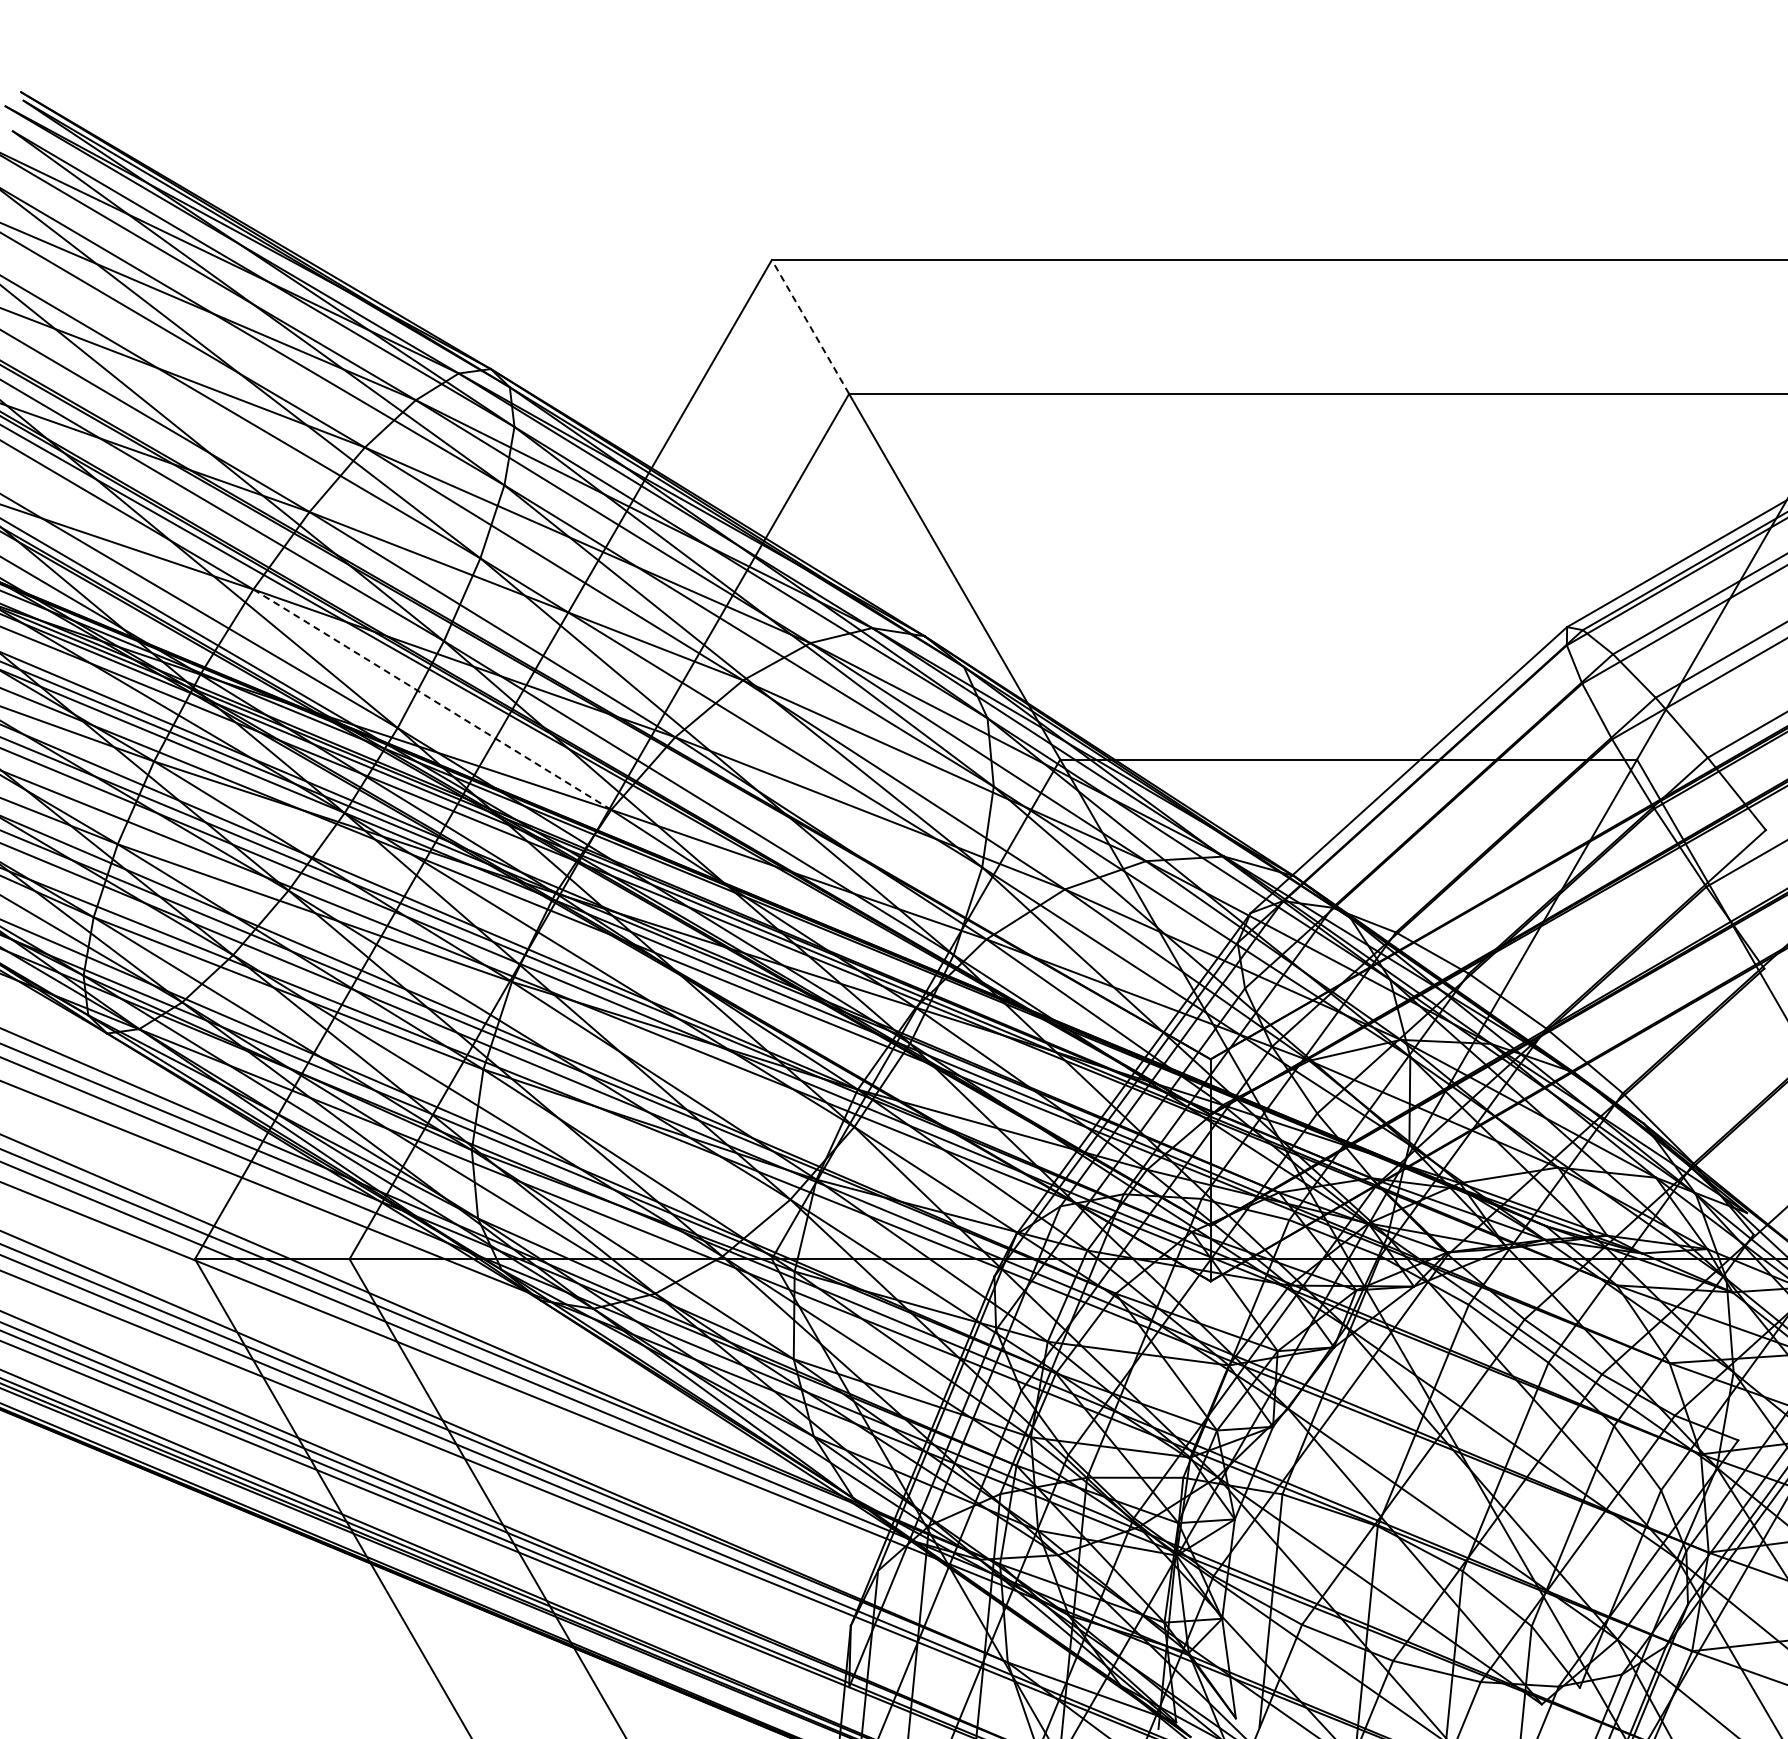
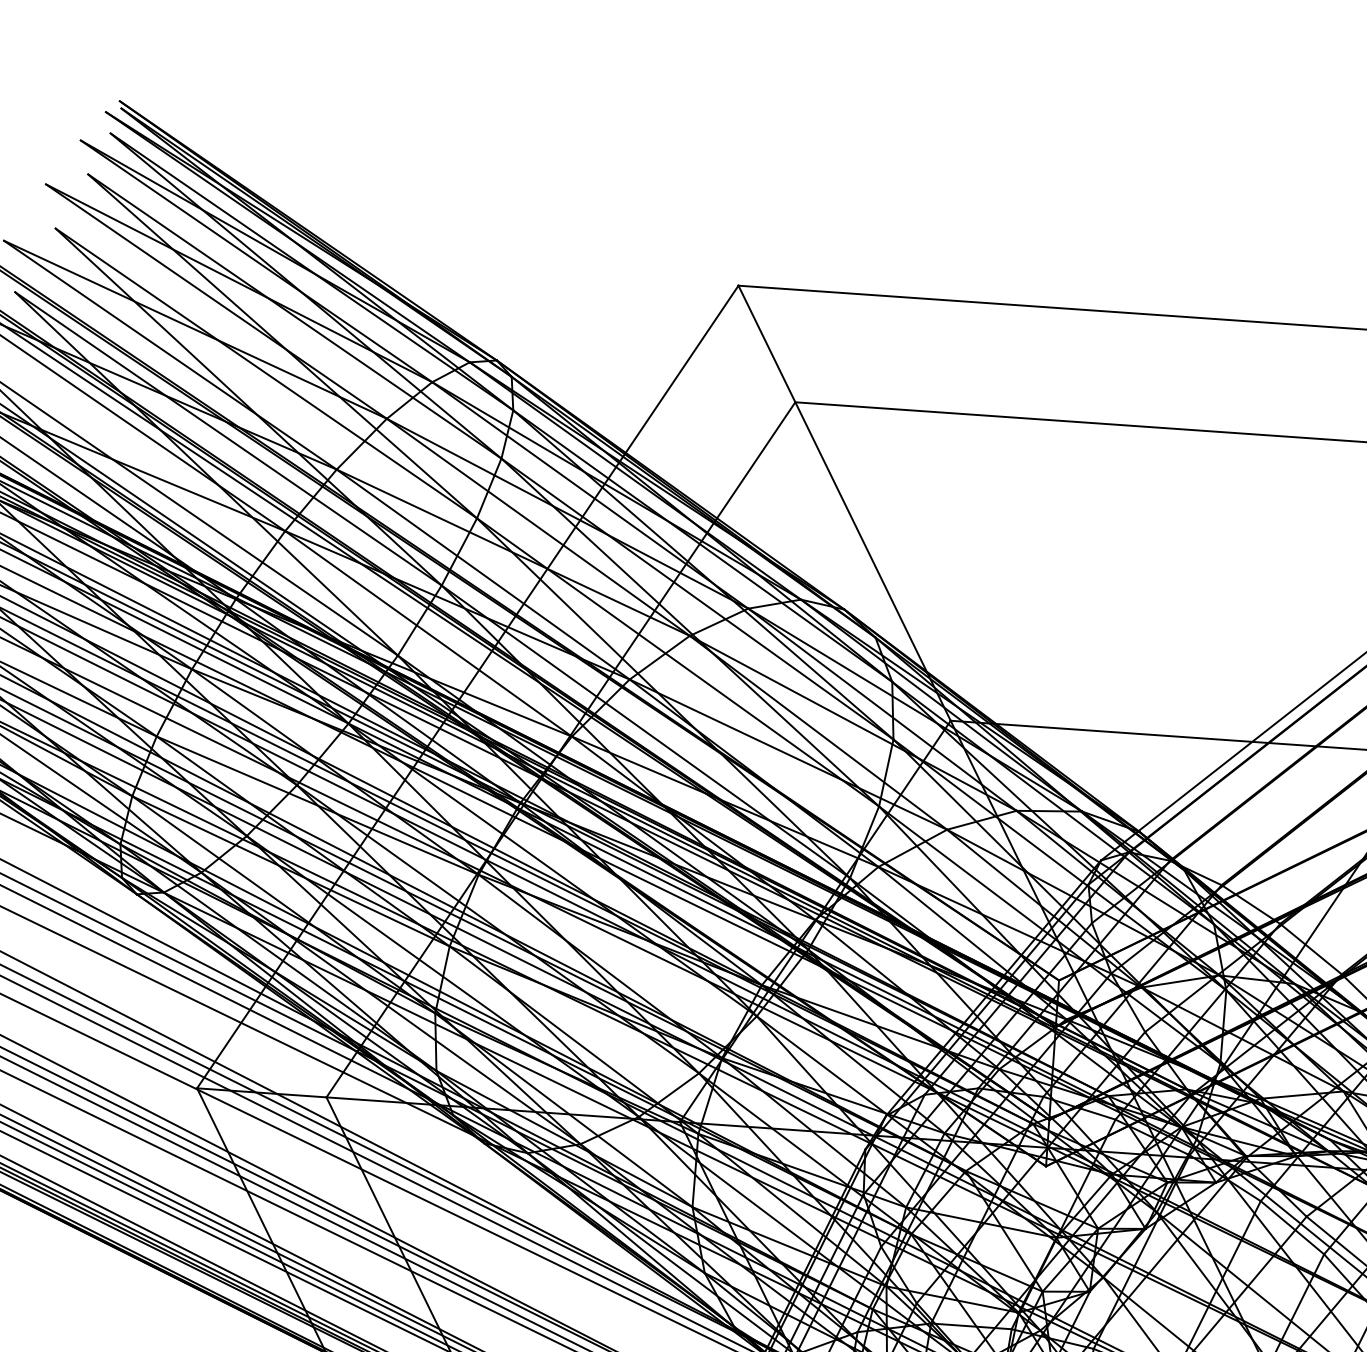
line: (810, 326) -> (766, 343), dashed -> solid
line: (431, 699) -> (427, 633), dashed -> solid

